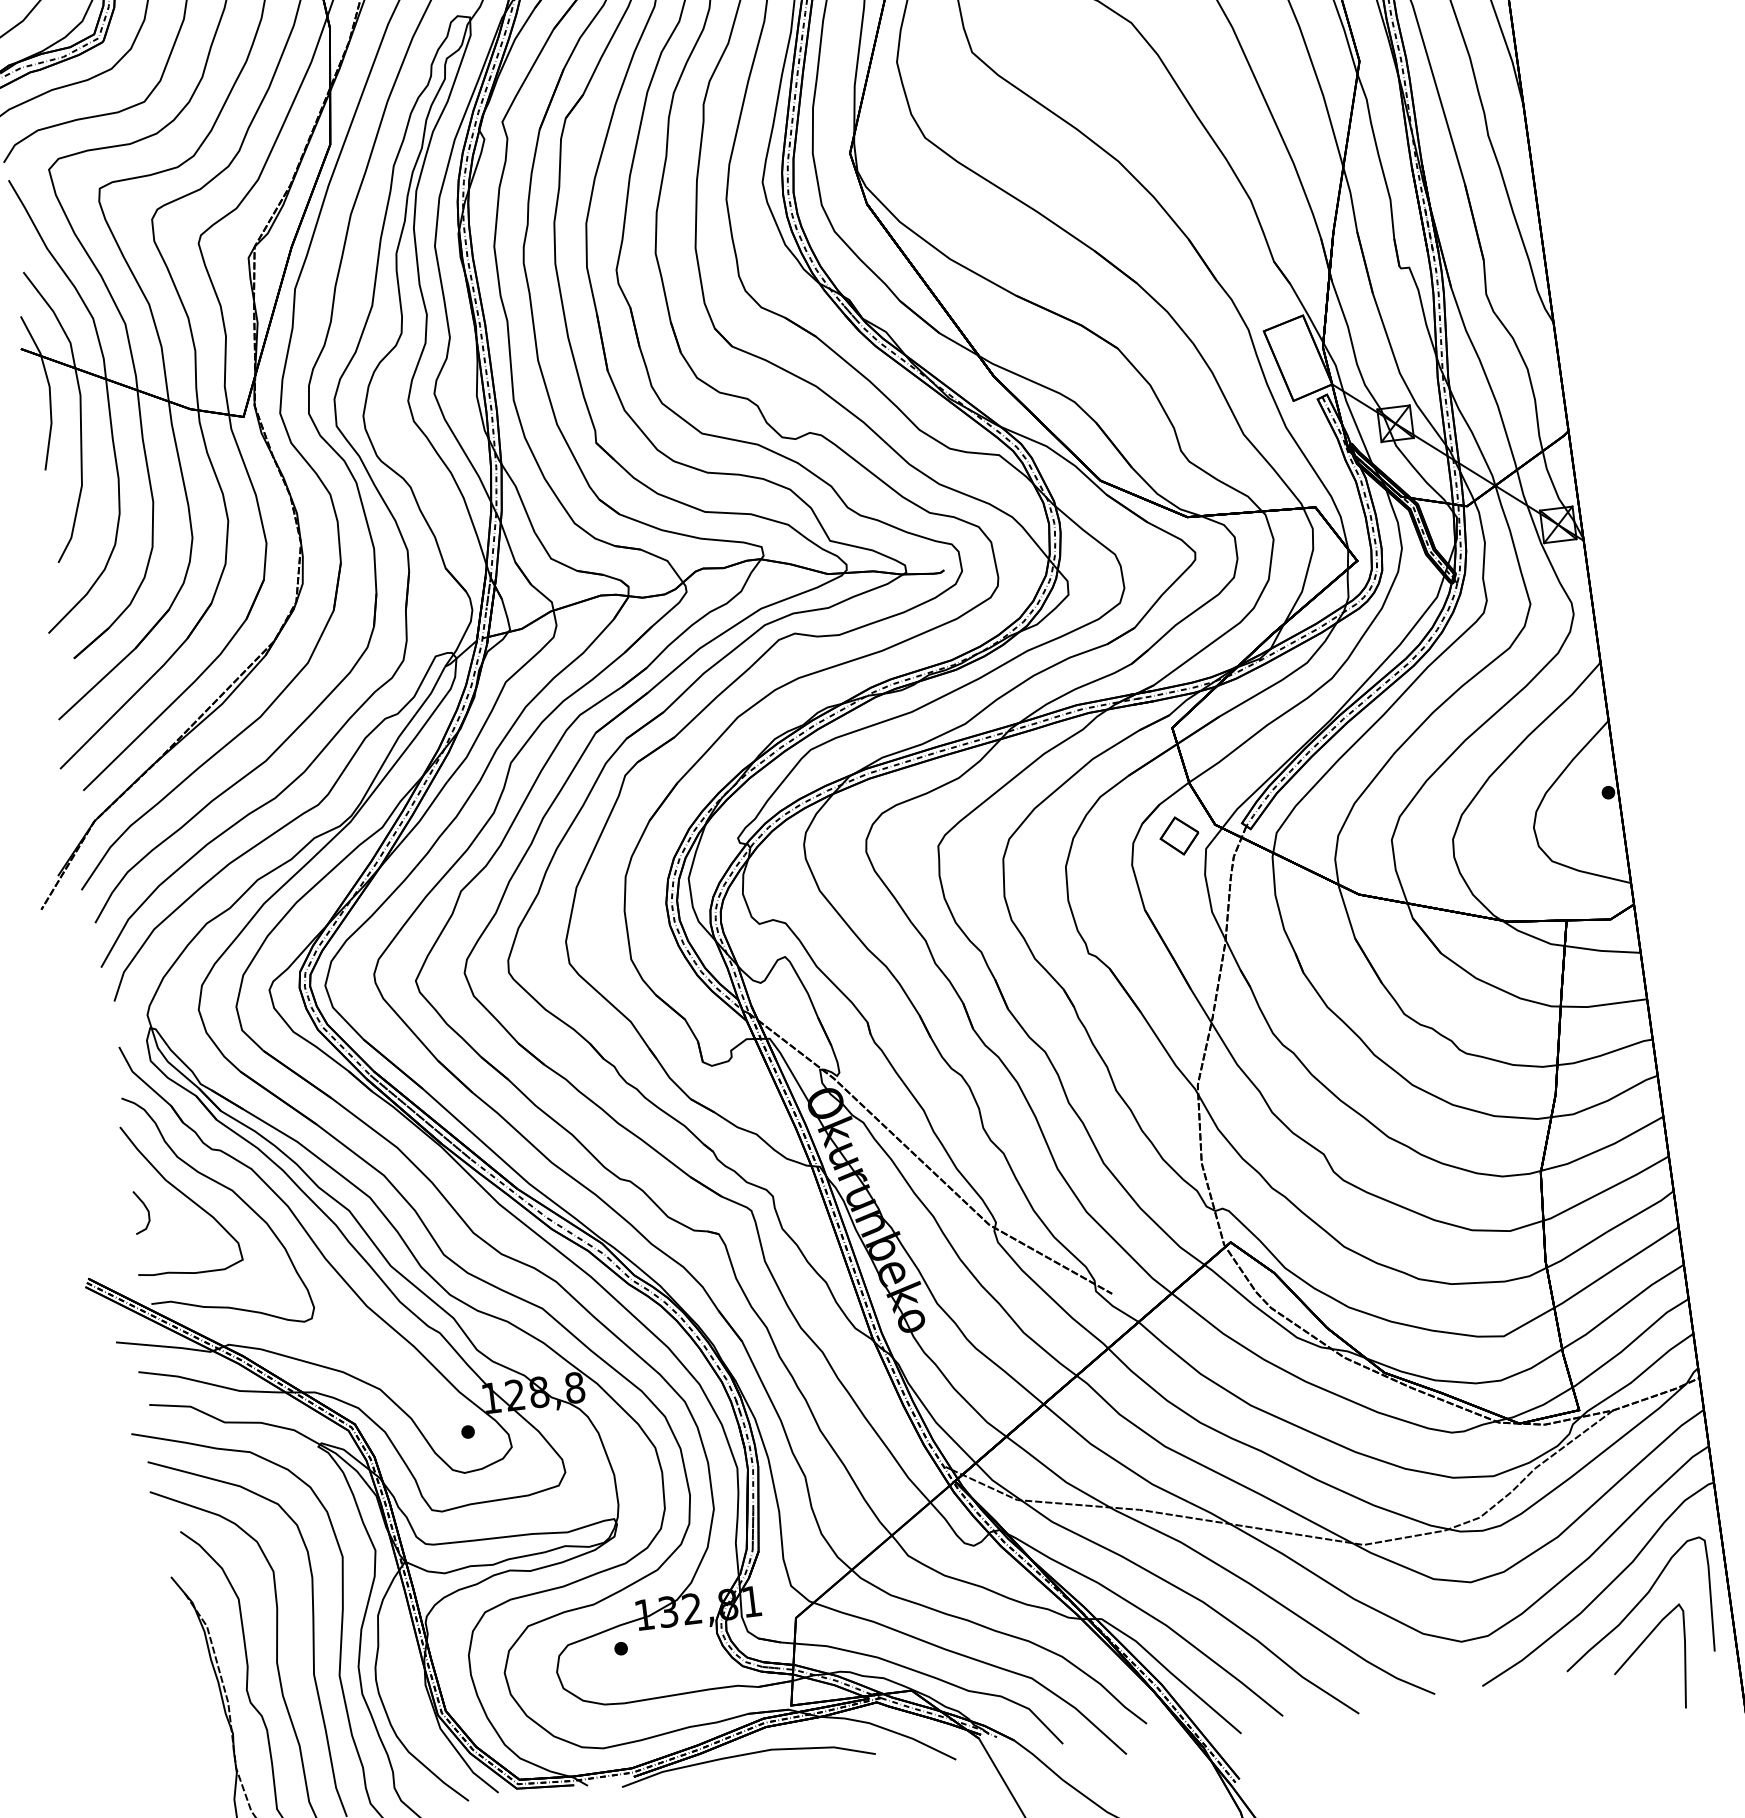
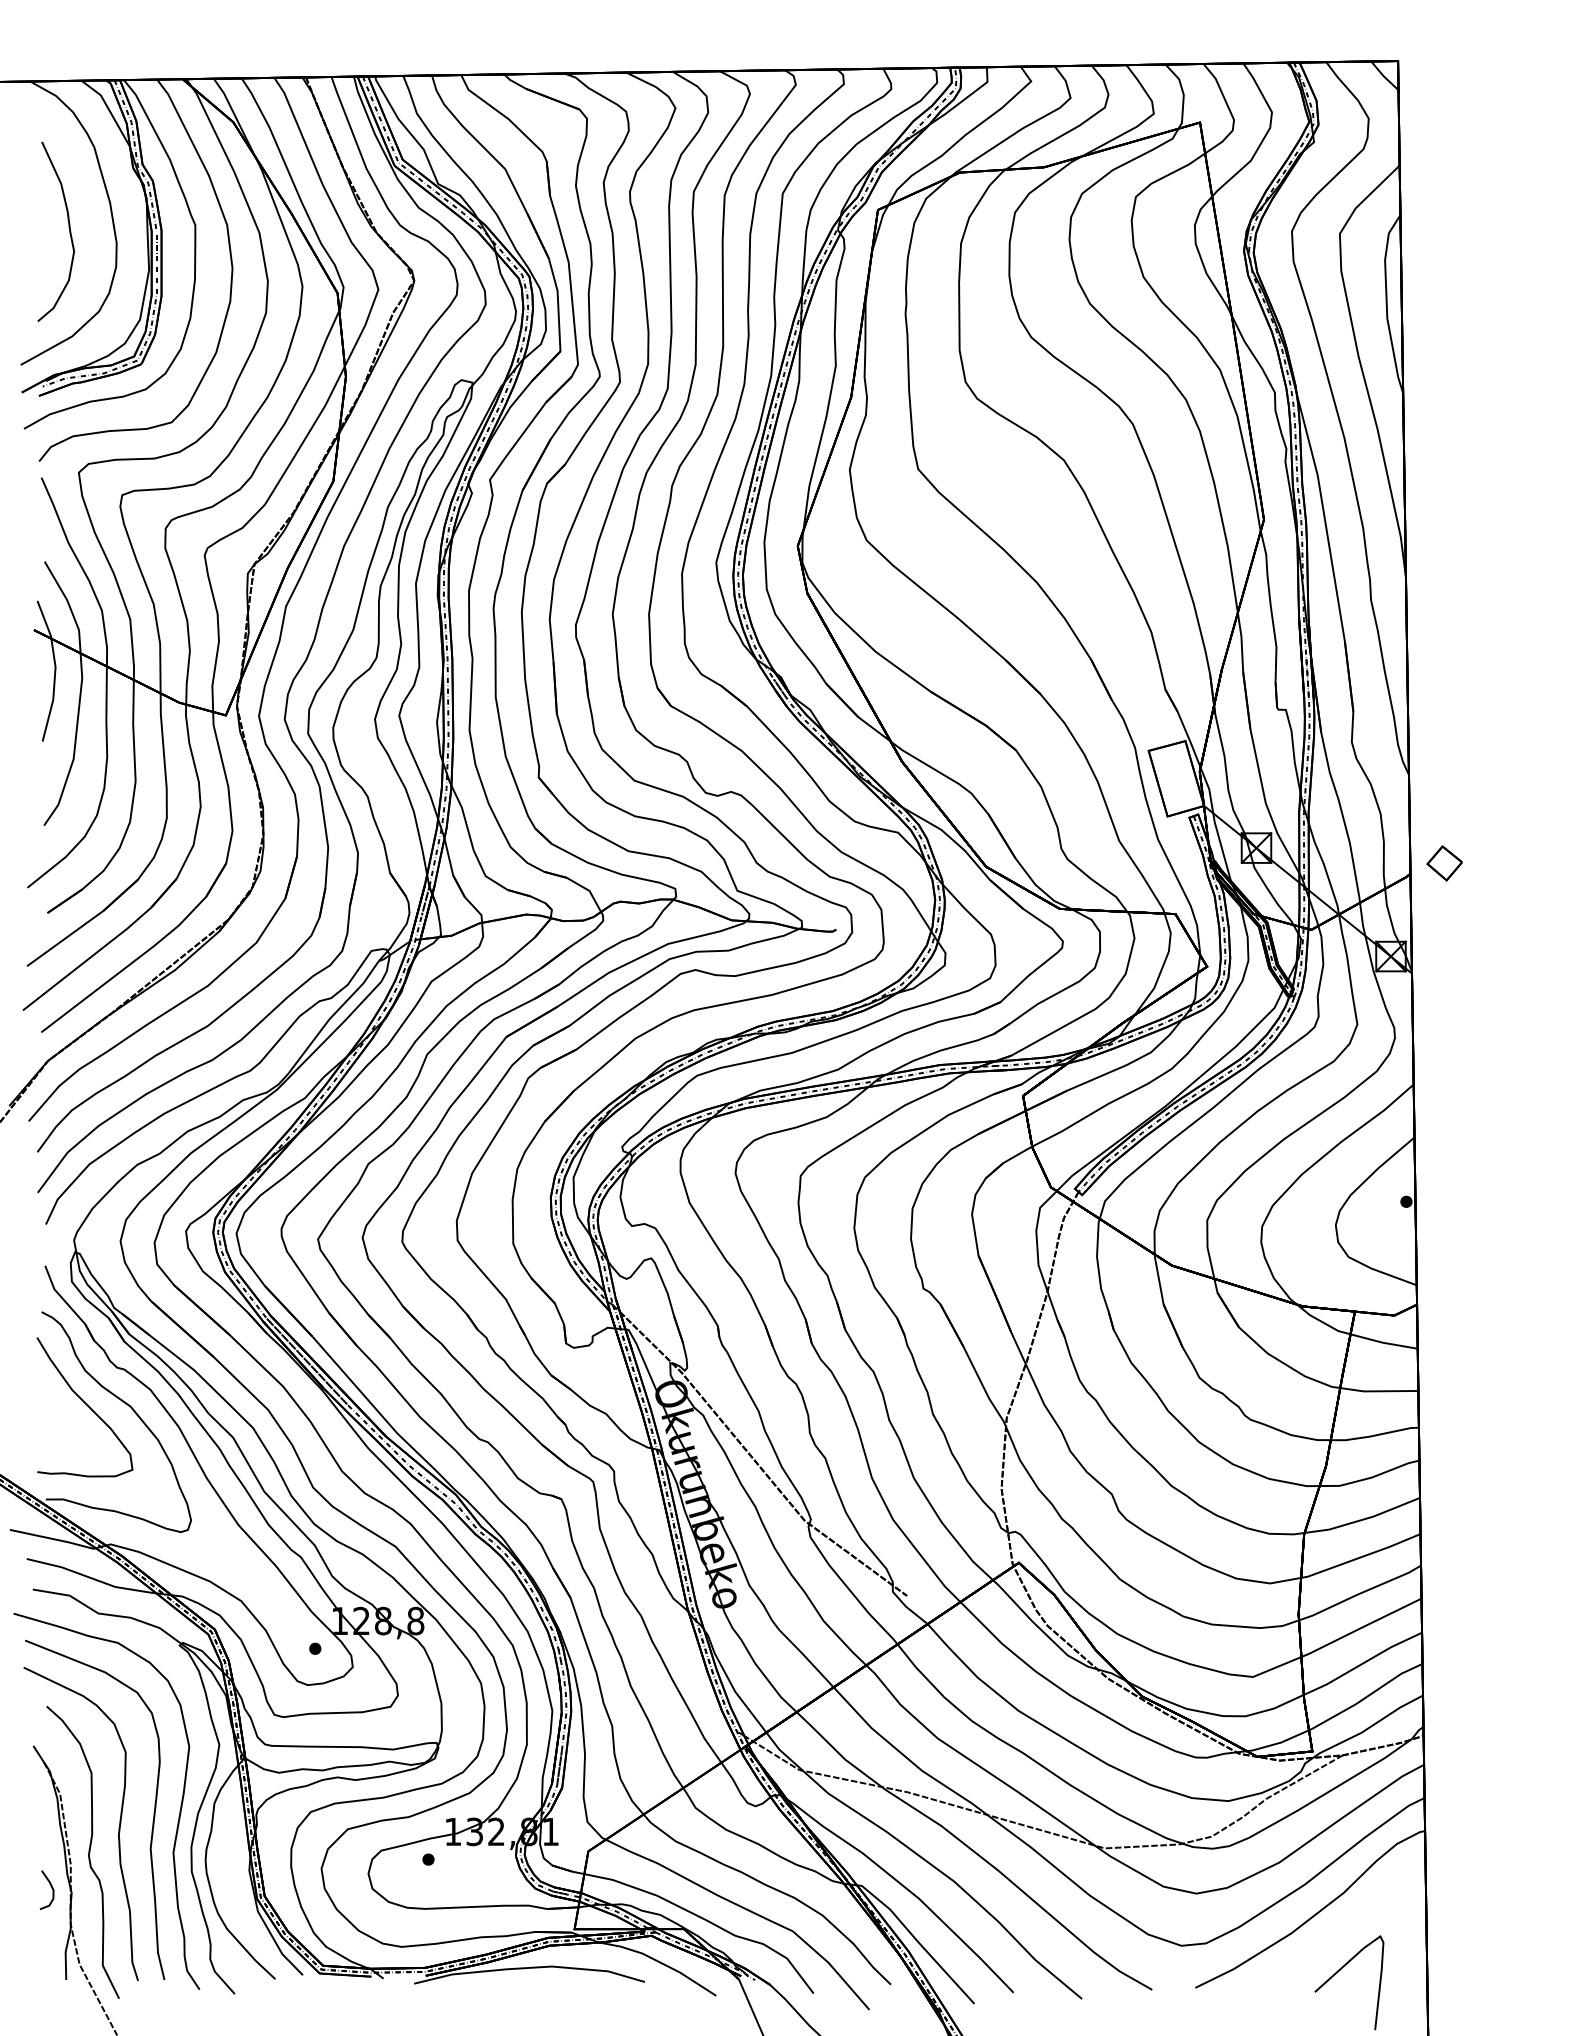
part: (1179, 836) -> (1444, 863), moved
curve: (144, 1207) -> (50, 1886), moved
curve: (1636, 1604) -> (1342, 1931), removed

